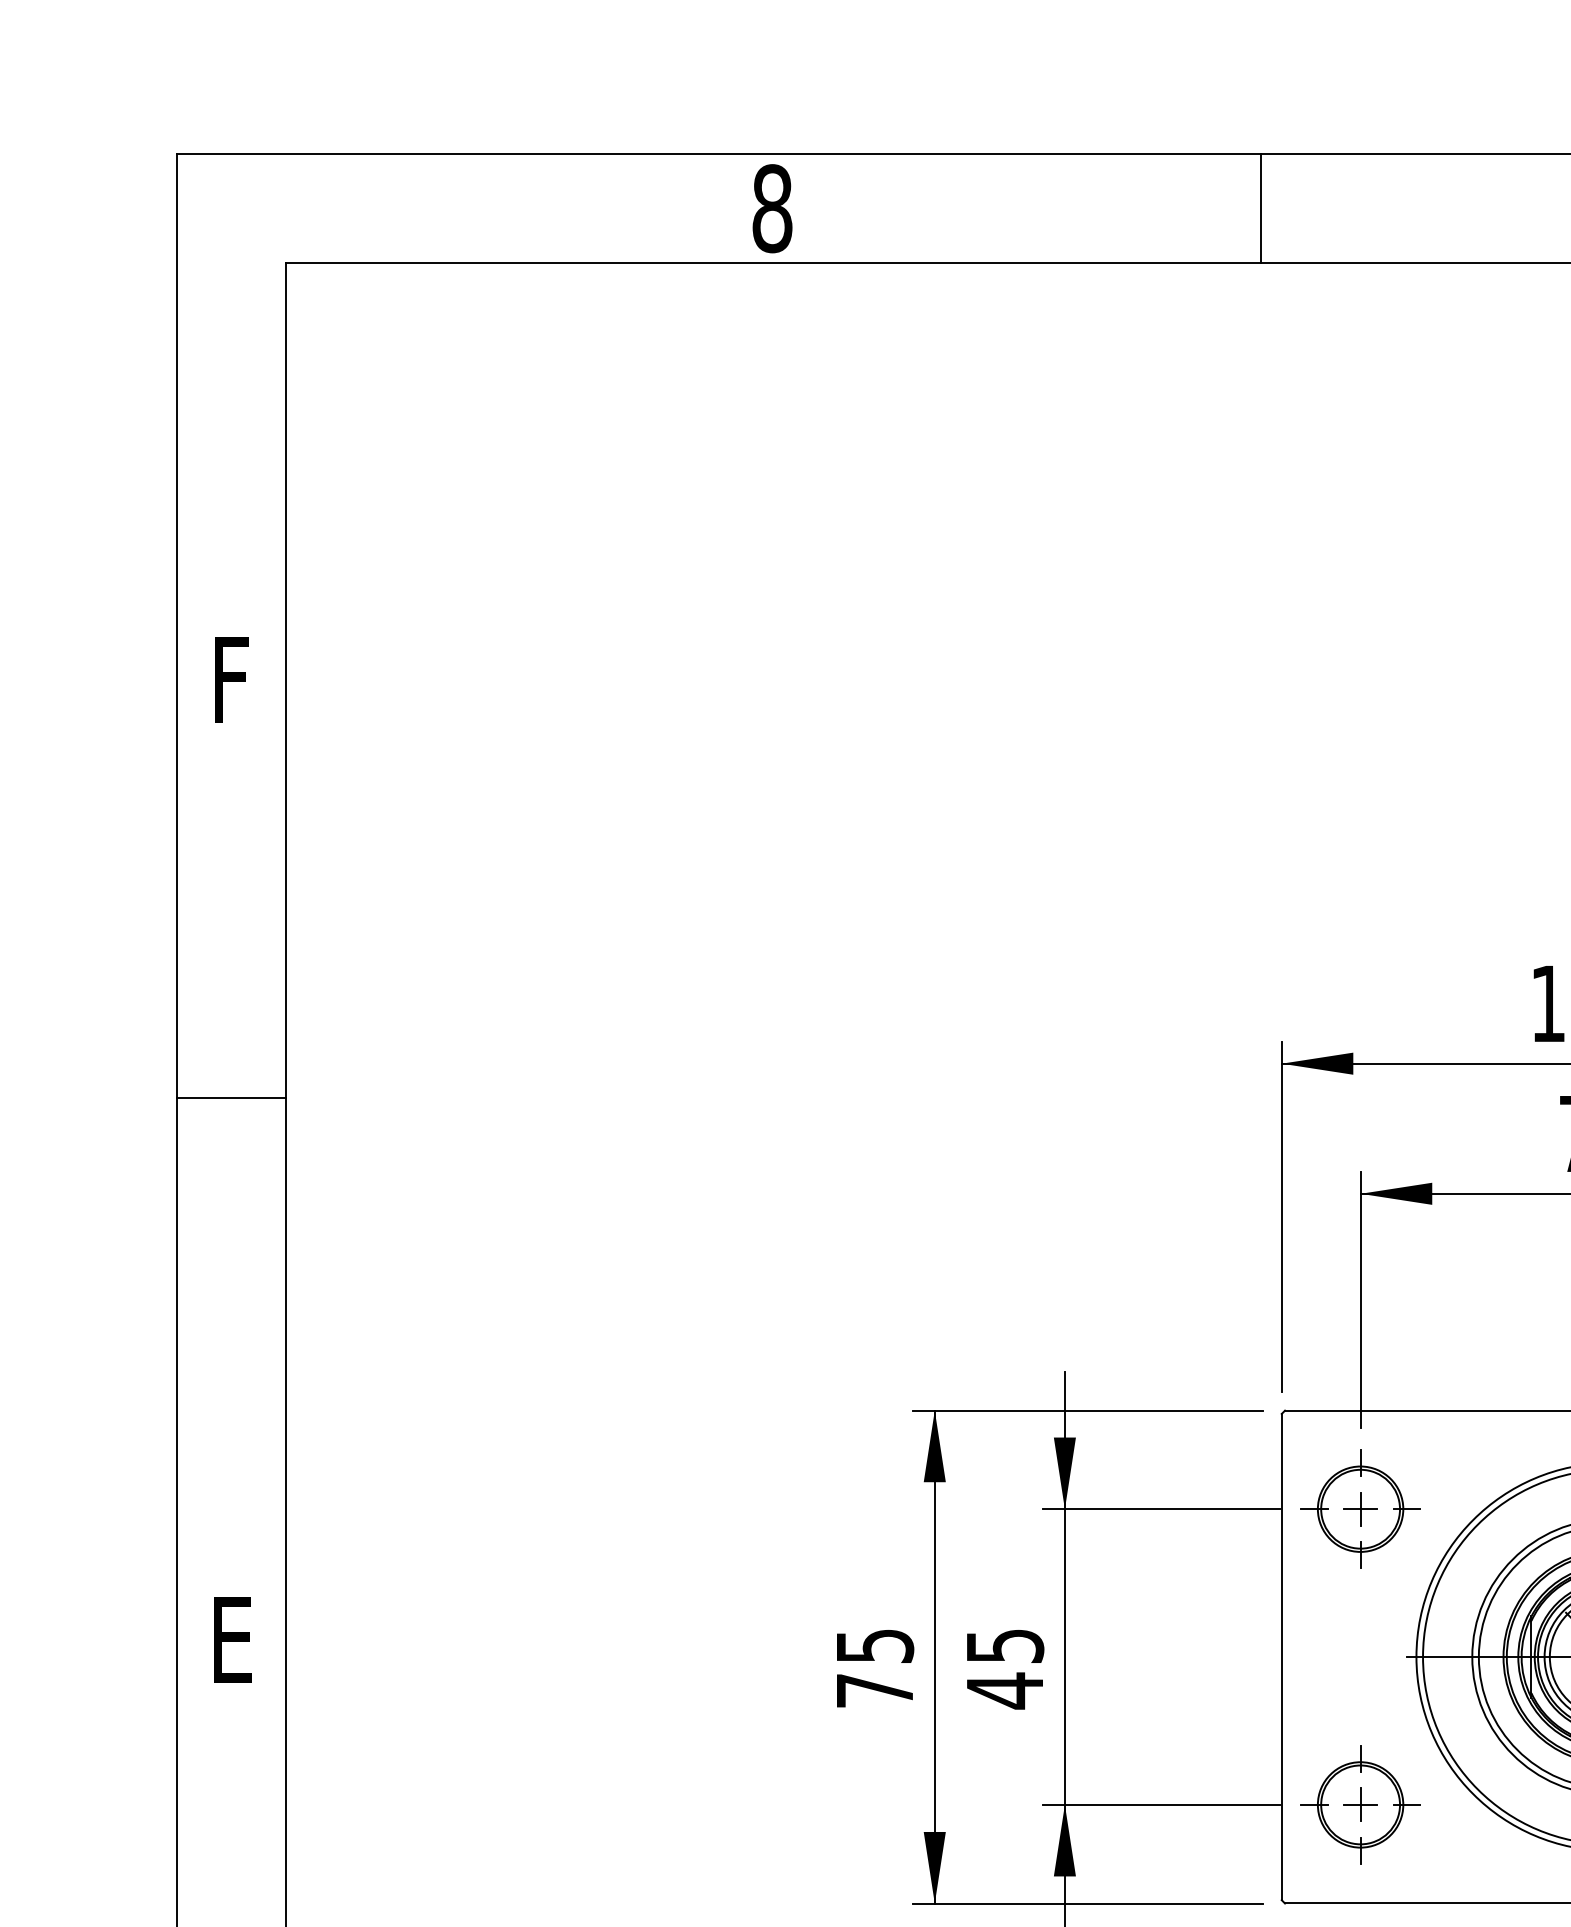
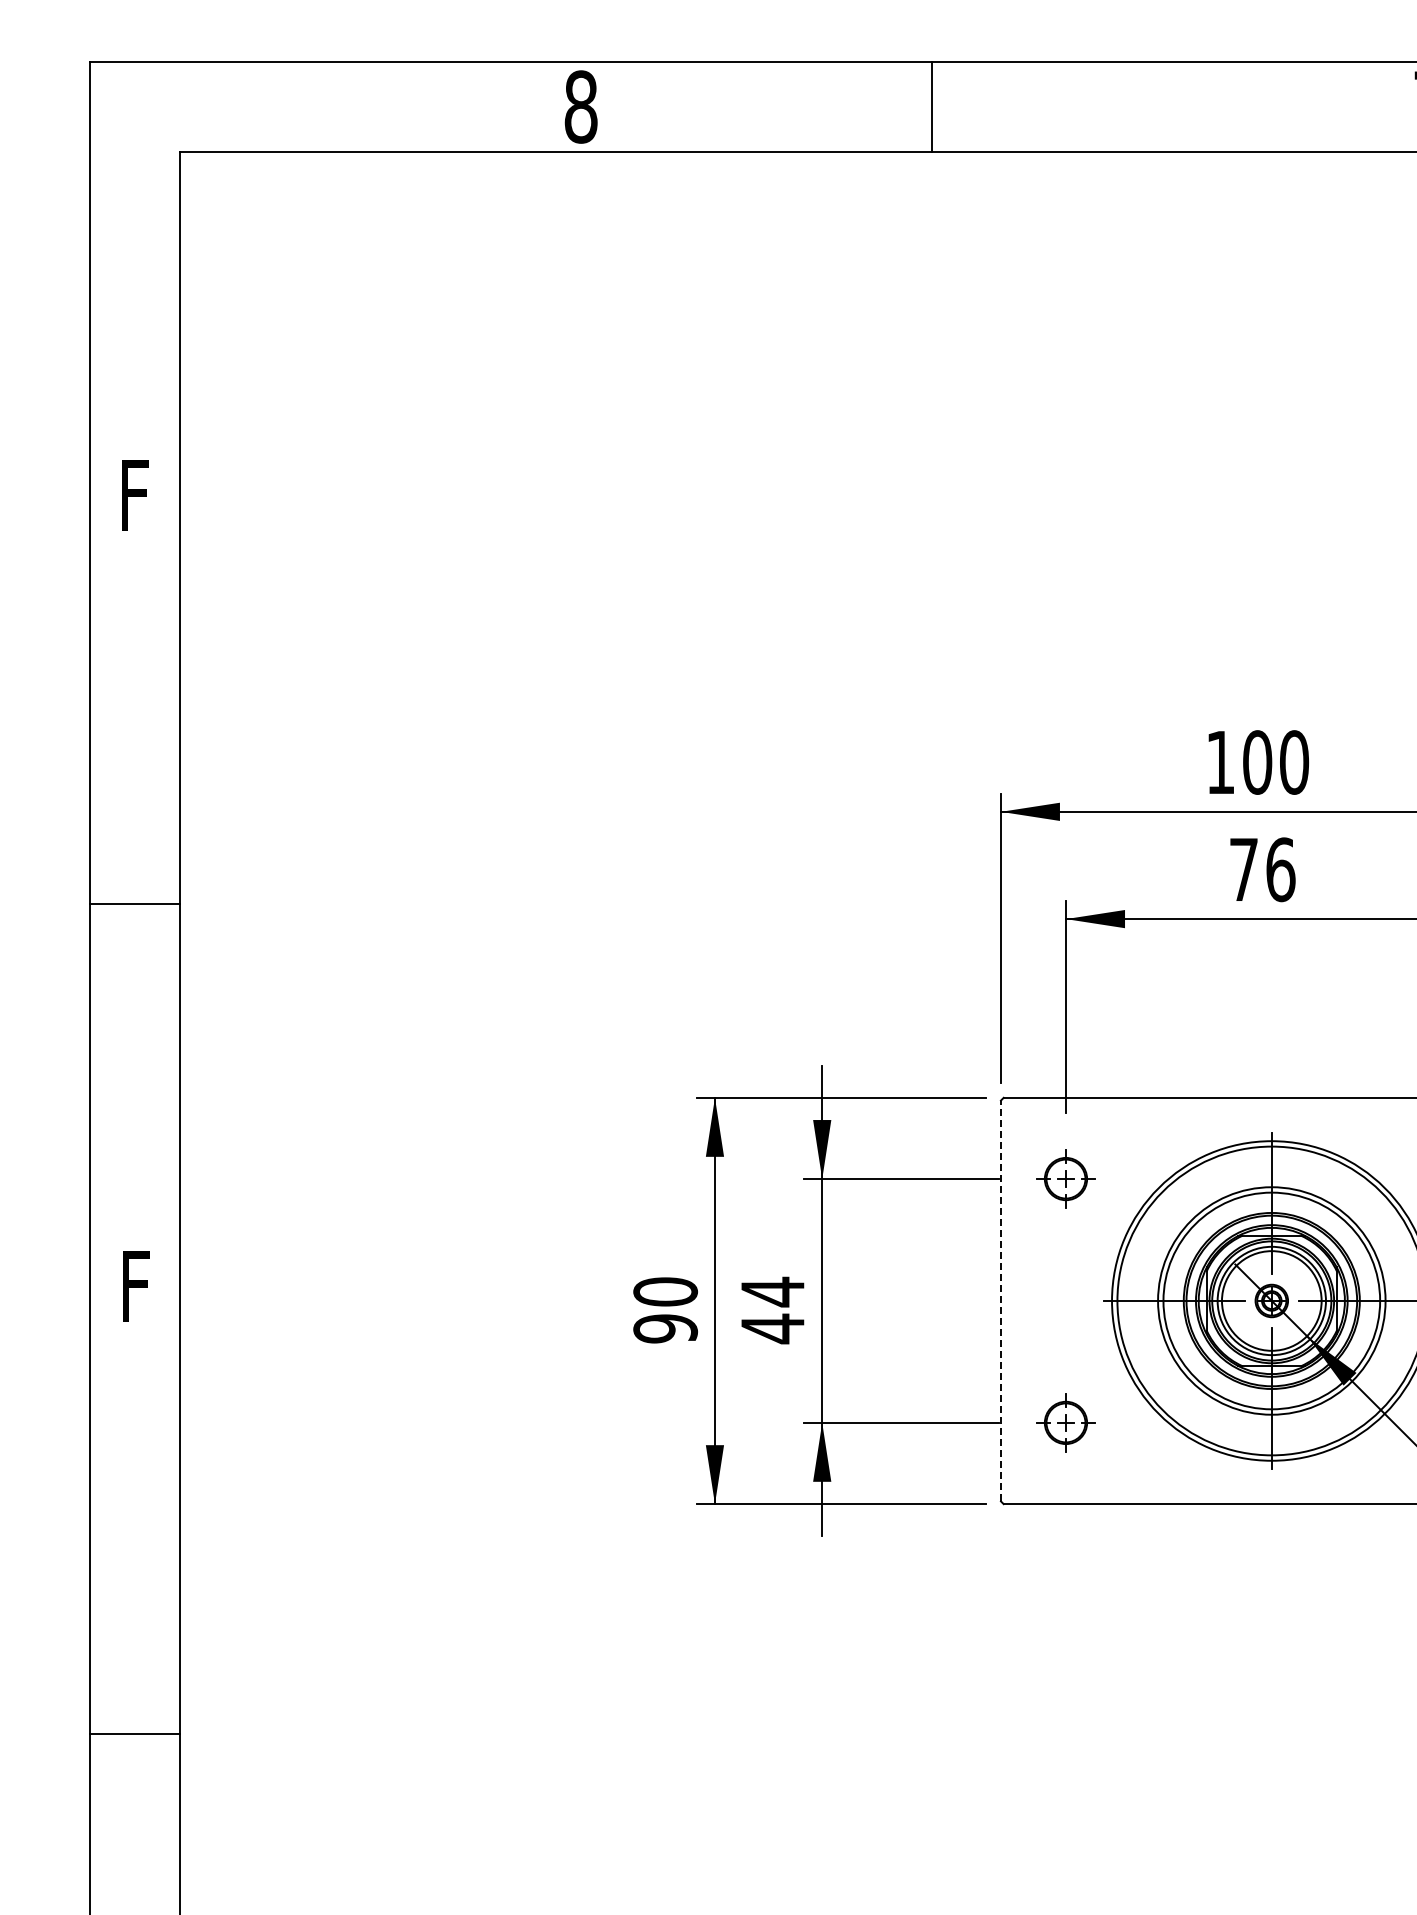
line: (1261, 208) -> (932, 106), moved
line: (230, 1097) -> (134, 903), moved
part: (1360, 1508) -> (1065, 1178), size x0.6
text: (233, 1639) -> (136, 1286), E -> F
text: (1005, 1645) -> (773, 1291), 45 -> 44
line: (1281, 1656) -> (1000, 1300), solid -> dashed
text: (874, 1668) -> (665, 1310), 75 -> 90
part: (1360, 1804) -> (1065, 1422), size x0.6

